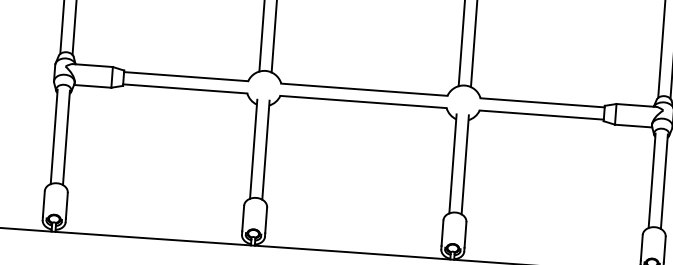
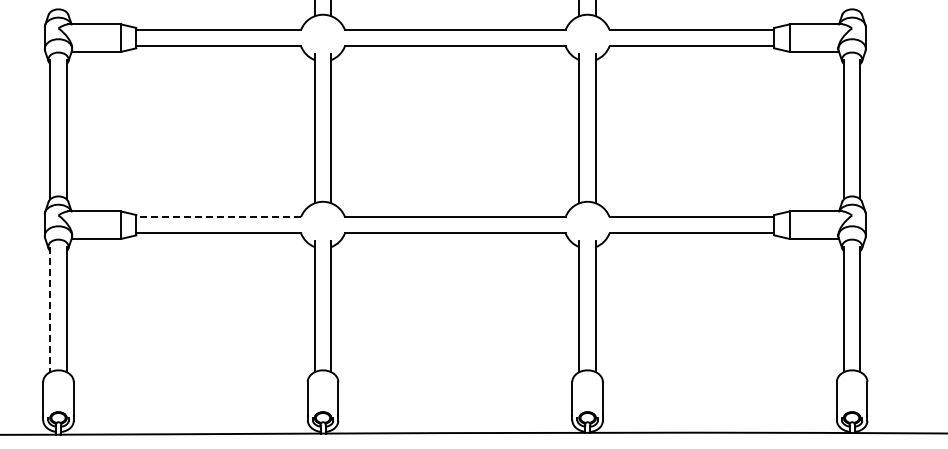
line: (185, 76) -> (218, 217), solid -> dashed
line: (54, 136) -> (50, 309), solid -> dashed

